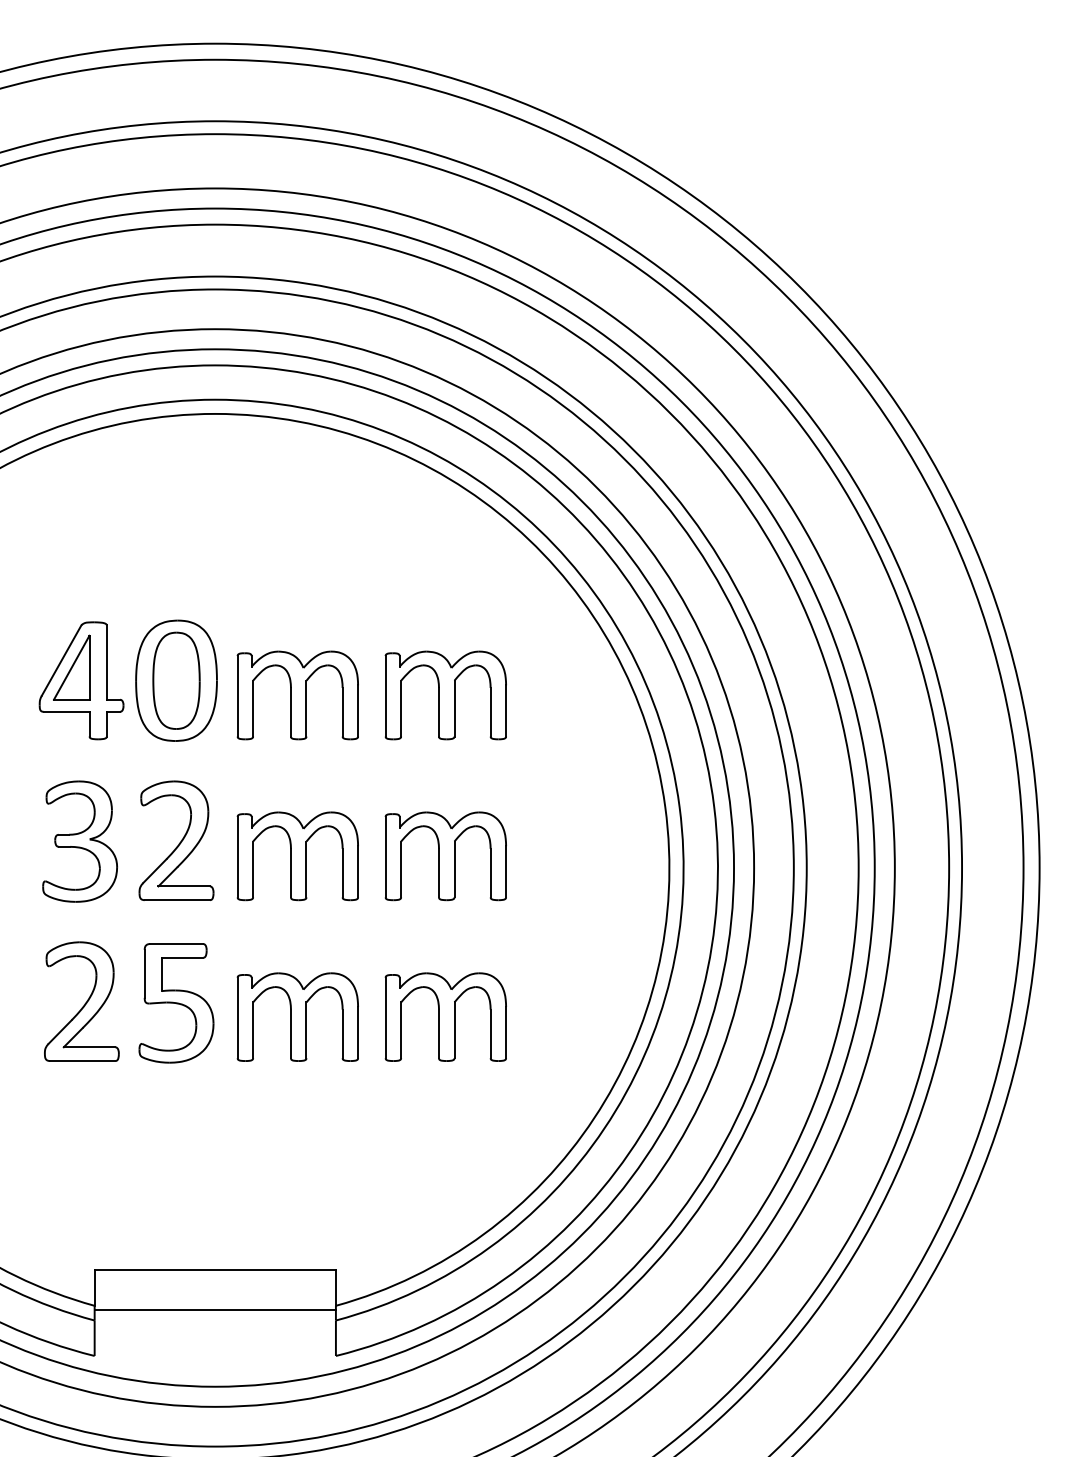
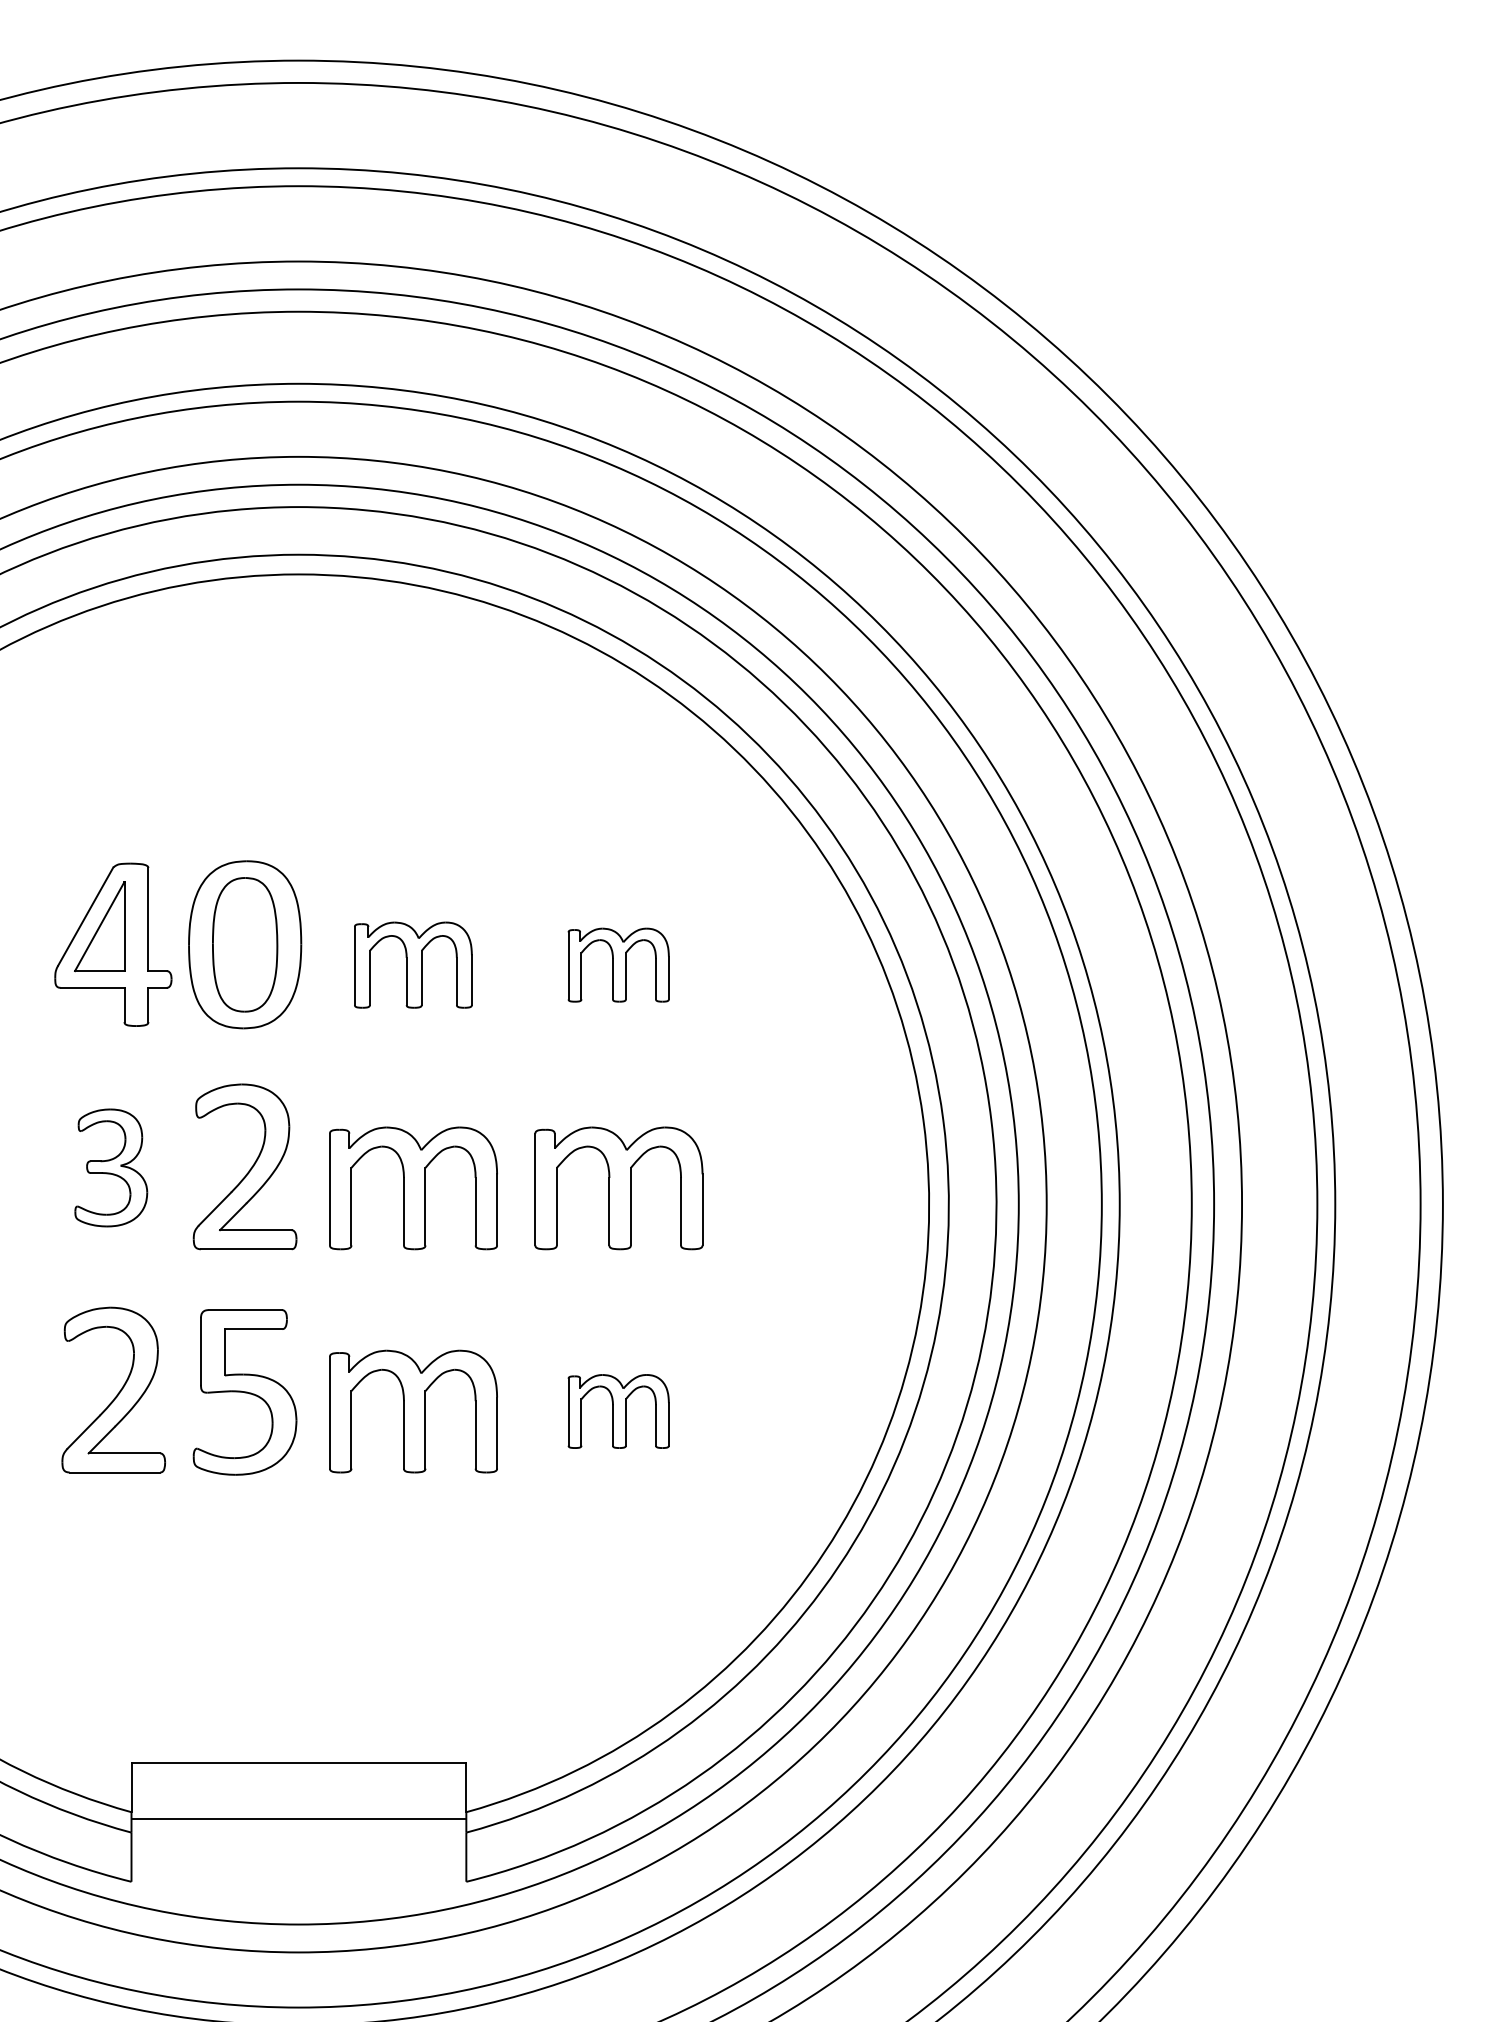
part: (297, 695) -> (413, 965), size x0.7
part: (445, 695) -> (618, 965), size x0.6
part: (79, 841) -> (110, 1167), size x0.7
part: (445, 1016) -> (618, 1410), size x0.6

